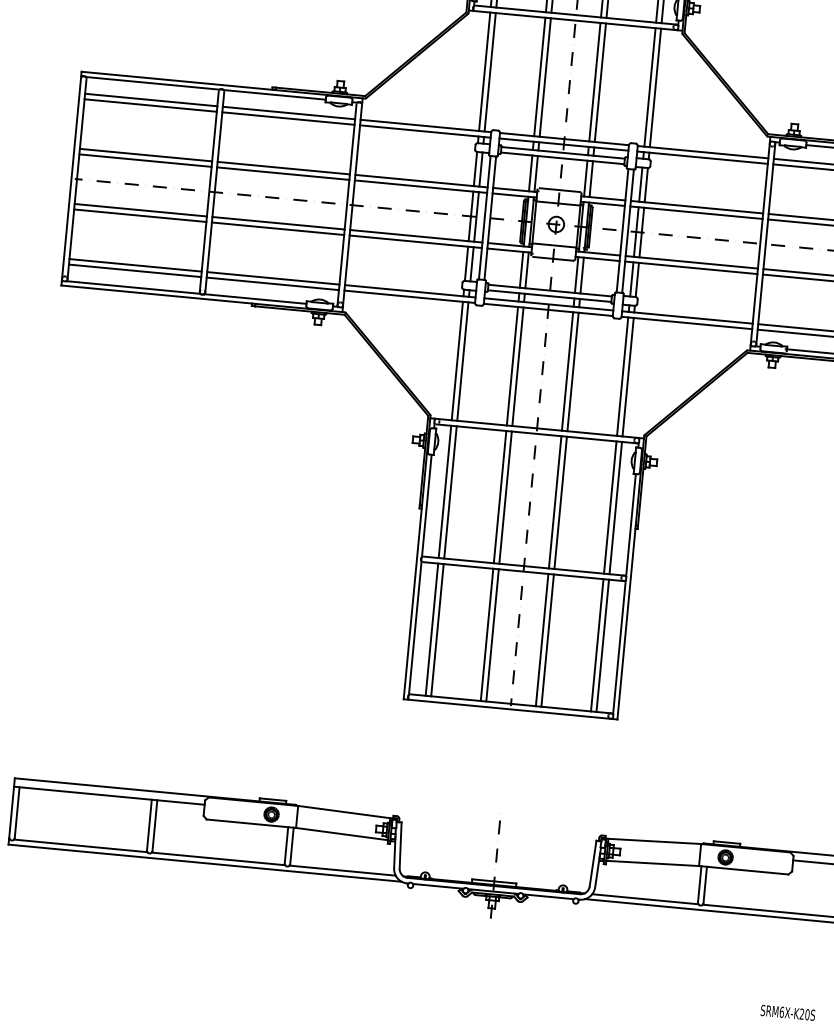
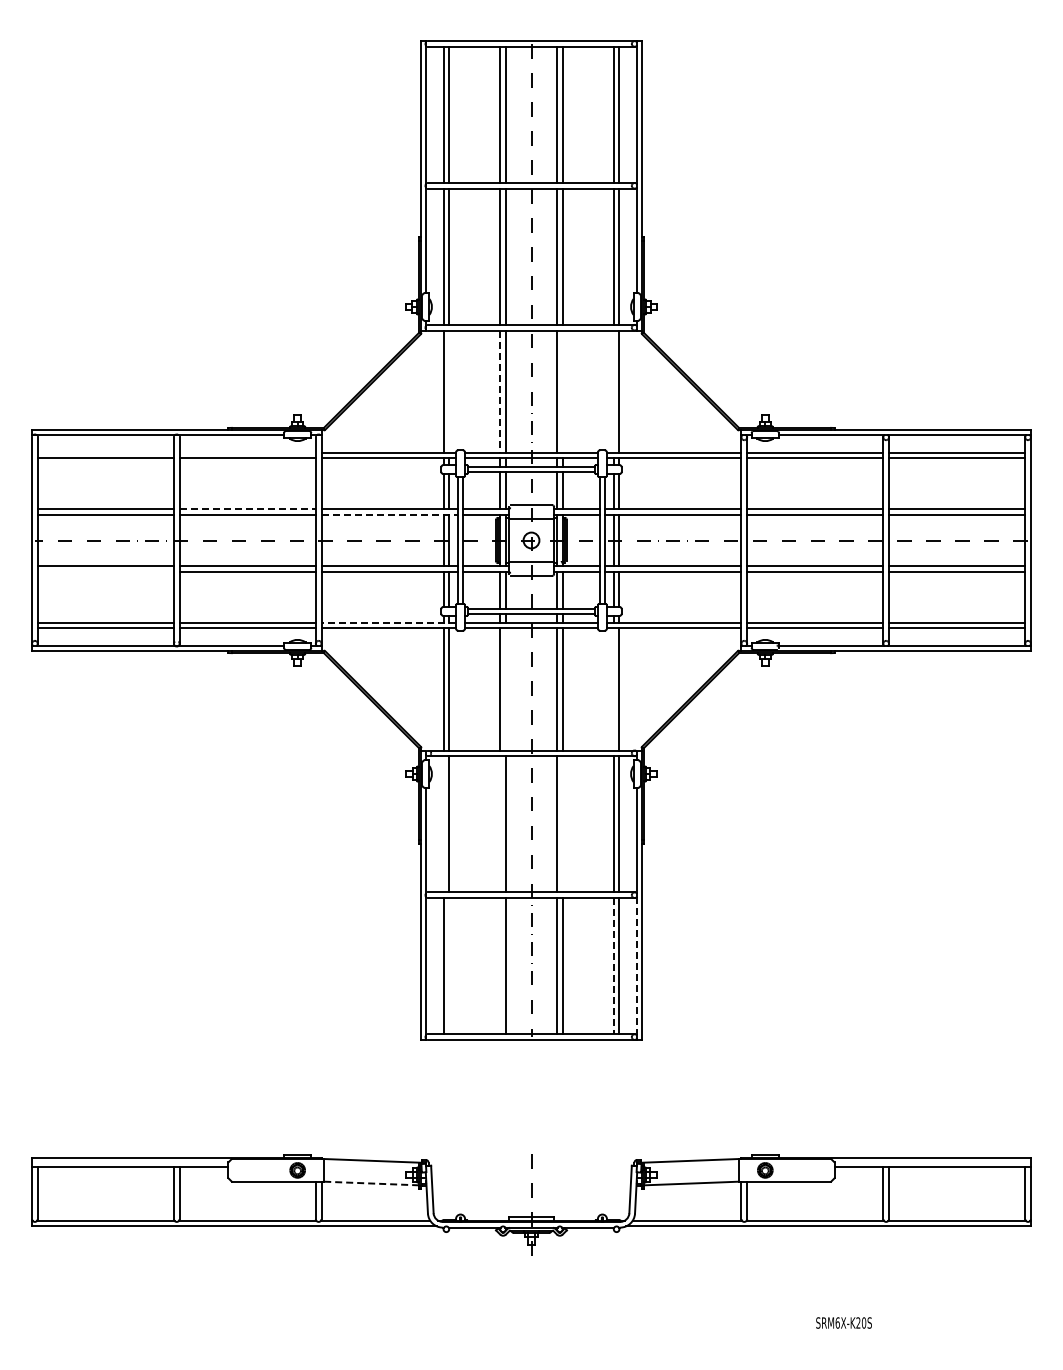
line: (490, 72) -> (449, 391), removed
line: (539, 77) -> (500, 392), solid -> dashed
line: (600, 82) -> (562, 391), removed
line: (649, 87) -> (613, 391), removed
line: (150, 99) -> (105, 452), removed
line: (288, 112) -> (247, 452), removed
line: (284, 168) -> (248, 509), solid -> dashed
line: (421, 186) -> (390, 514), solid -> dashed
line: (139, 215) -> (105, 571), removed
line: (410, 290) -> (388, 622), solid -> dashed
line: (517, 366) -> (505, 689), removed
line: (622, 376) -> (613, 689), removed
line: (444, 492) -> (443, 824), removed
line: (500, 497) -> (500, 824), removed
line: (560, 503) -> (562, 824), removed
line: (437, 630) -> (449, 966), removed
line: (487, 635) -> (500, 966), removed
line: (596, 645) -> (613, 966), solid -> dashed
line: (619, 647) -> (636, 966), solid -> dashed
line: (342, 834) -> (371, 1183), solid -> dashed

